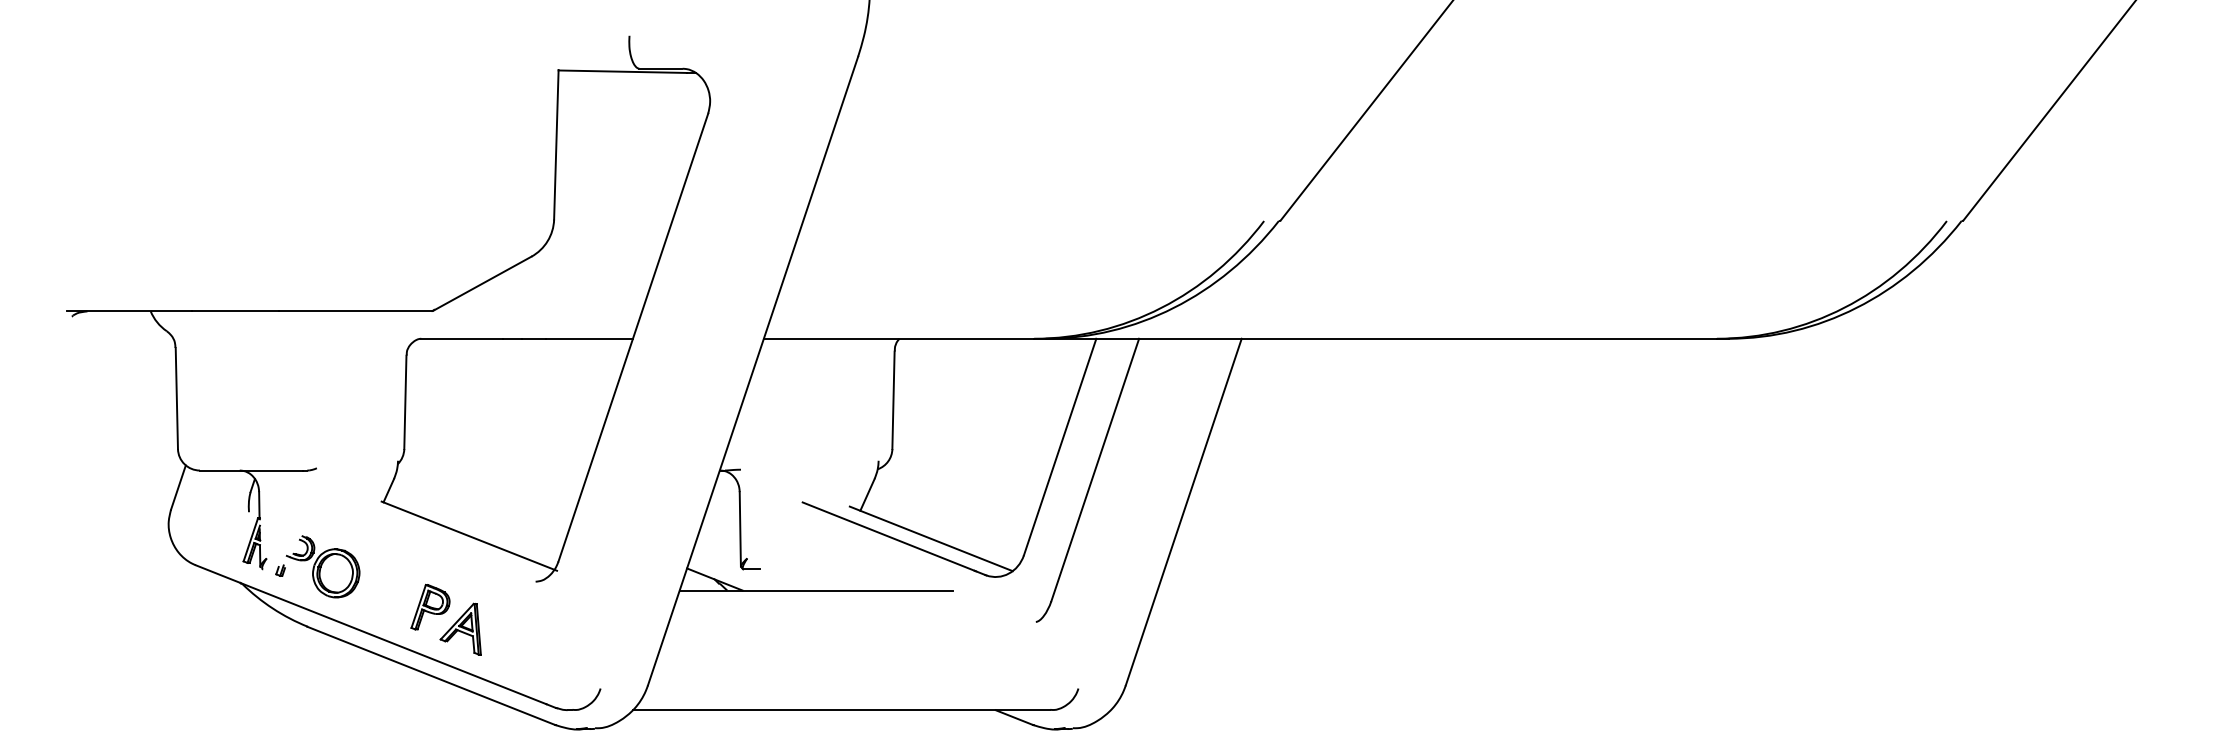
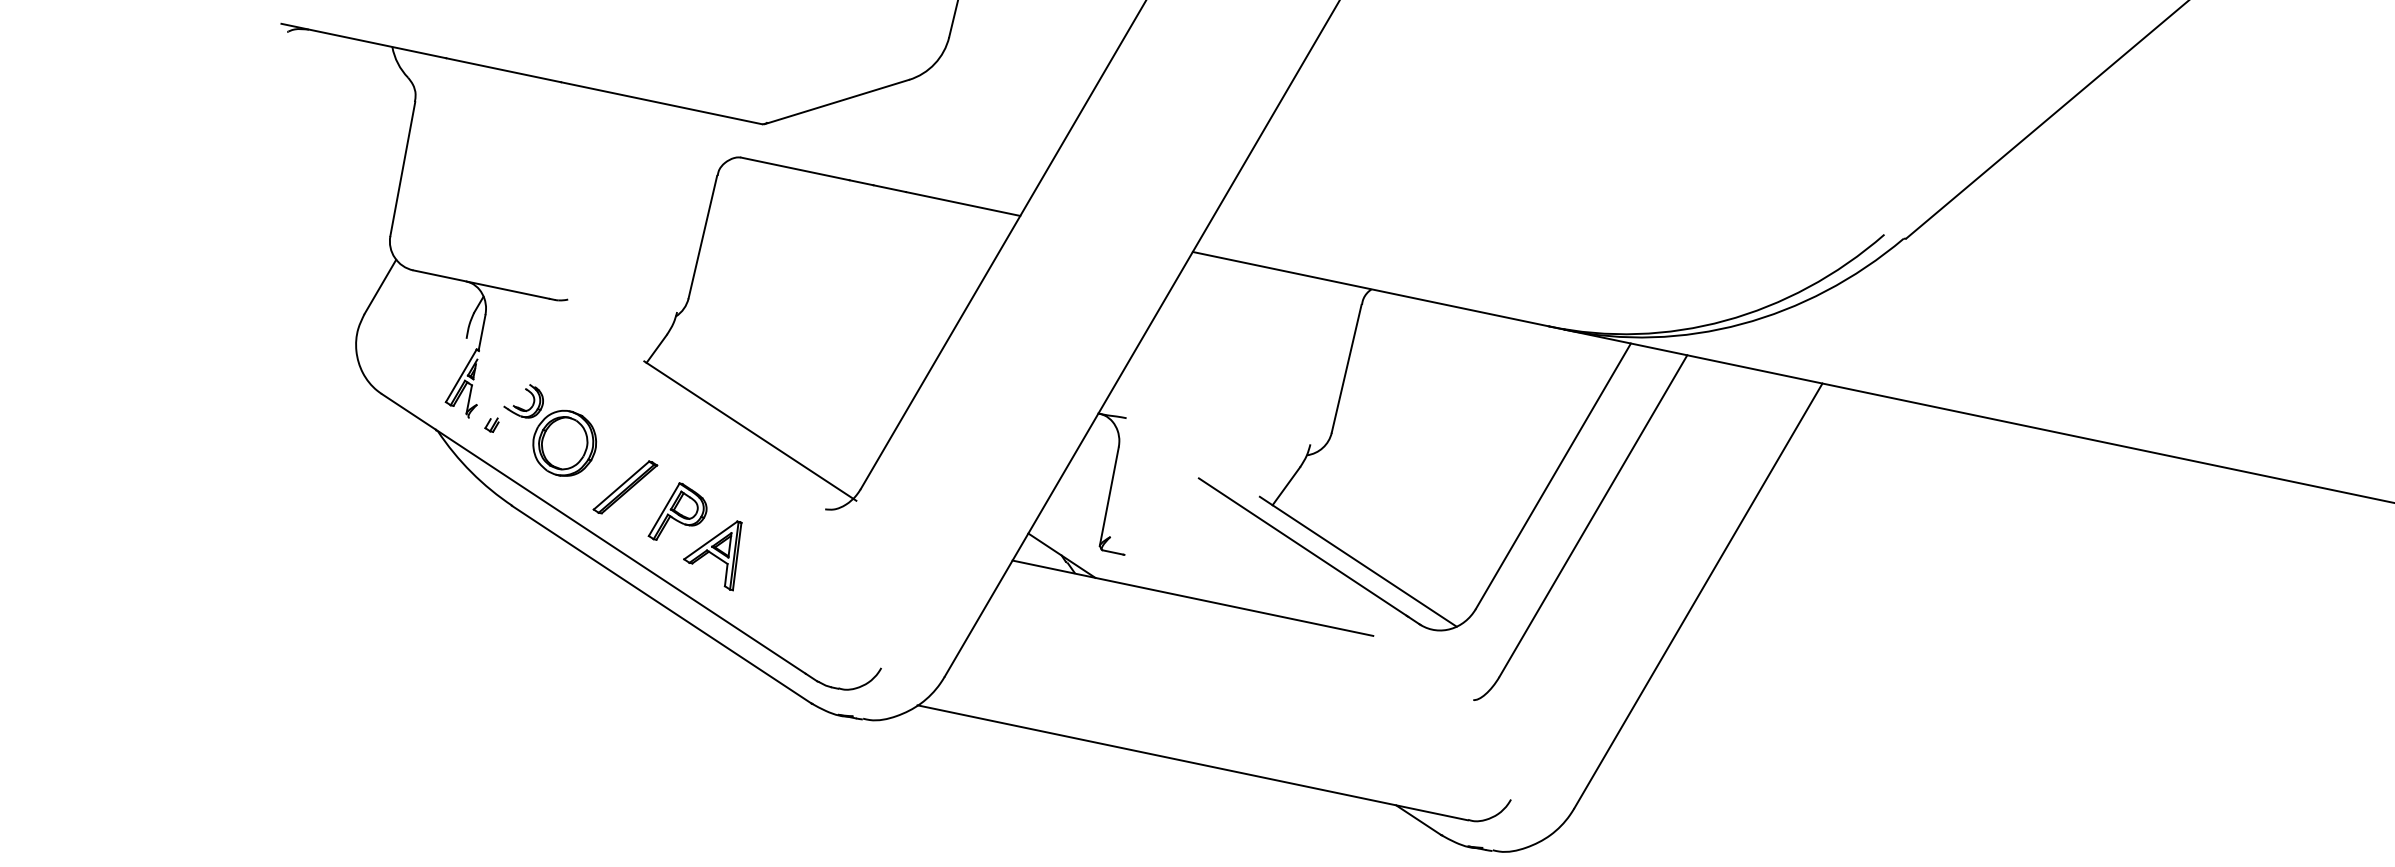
part: (386, 595) -> (624, 486), added

